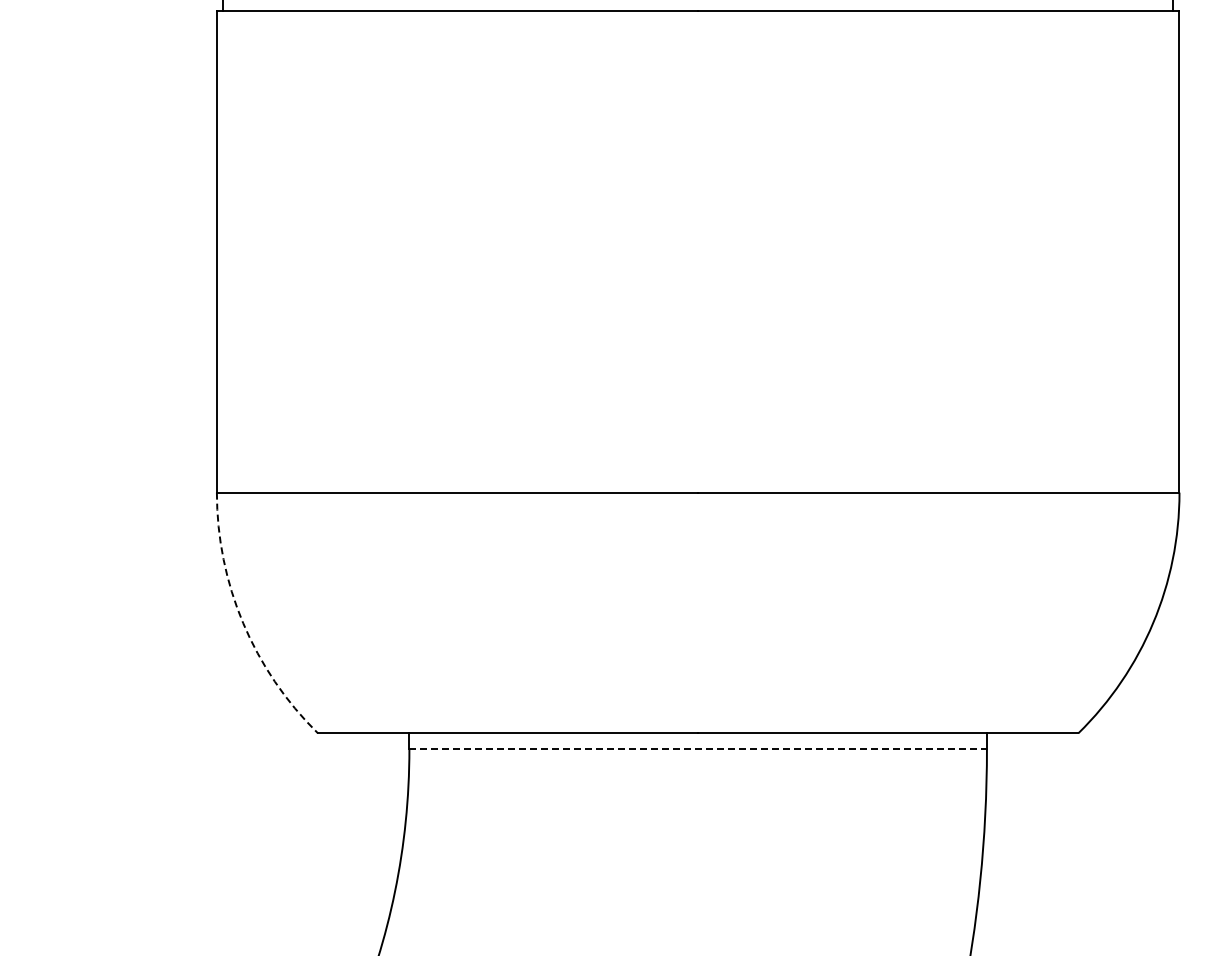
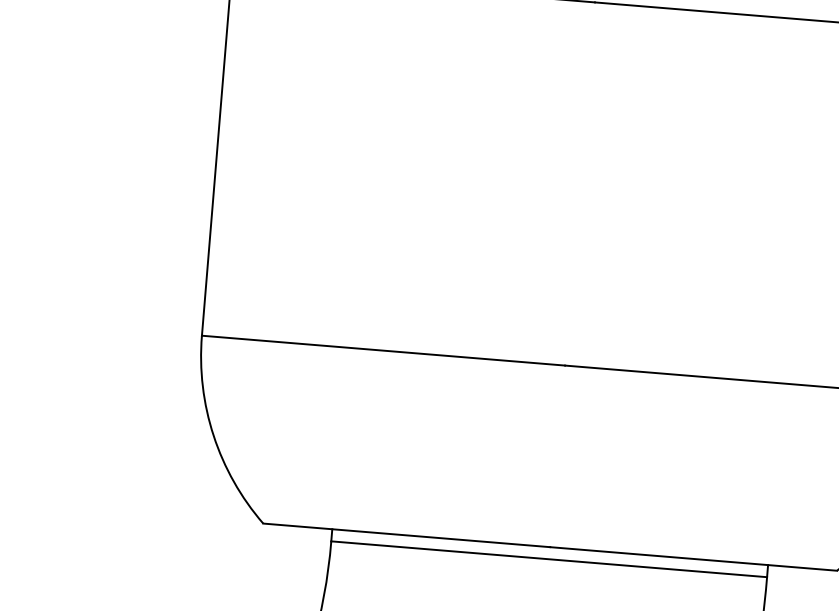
arc: (243, 623) -> (213, 436), dashed -> solid
line: (698, 749) -> (549, 559), dashed -> solid

